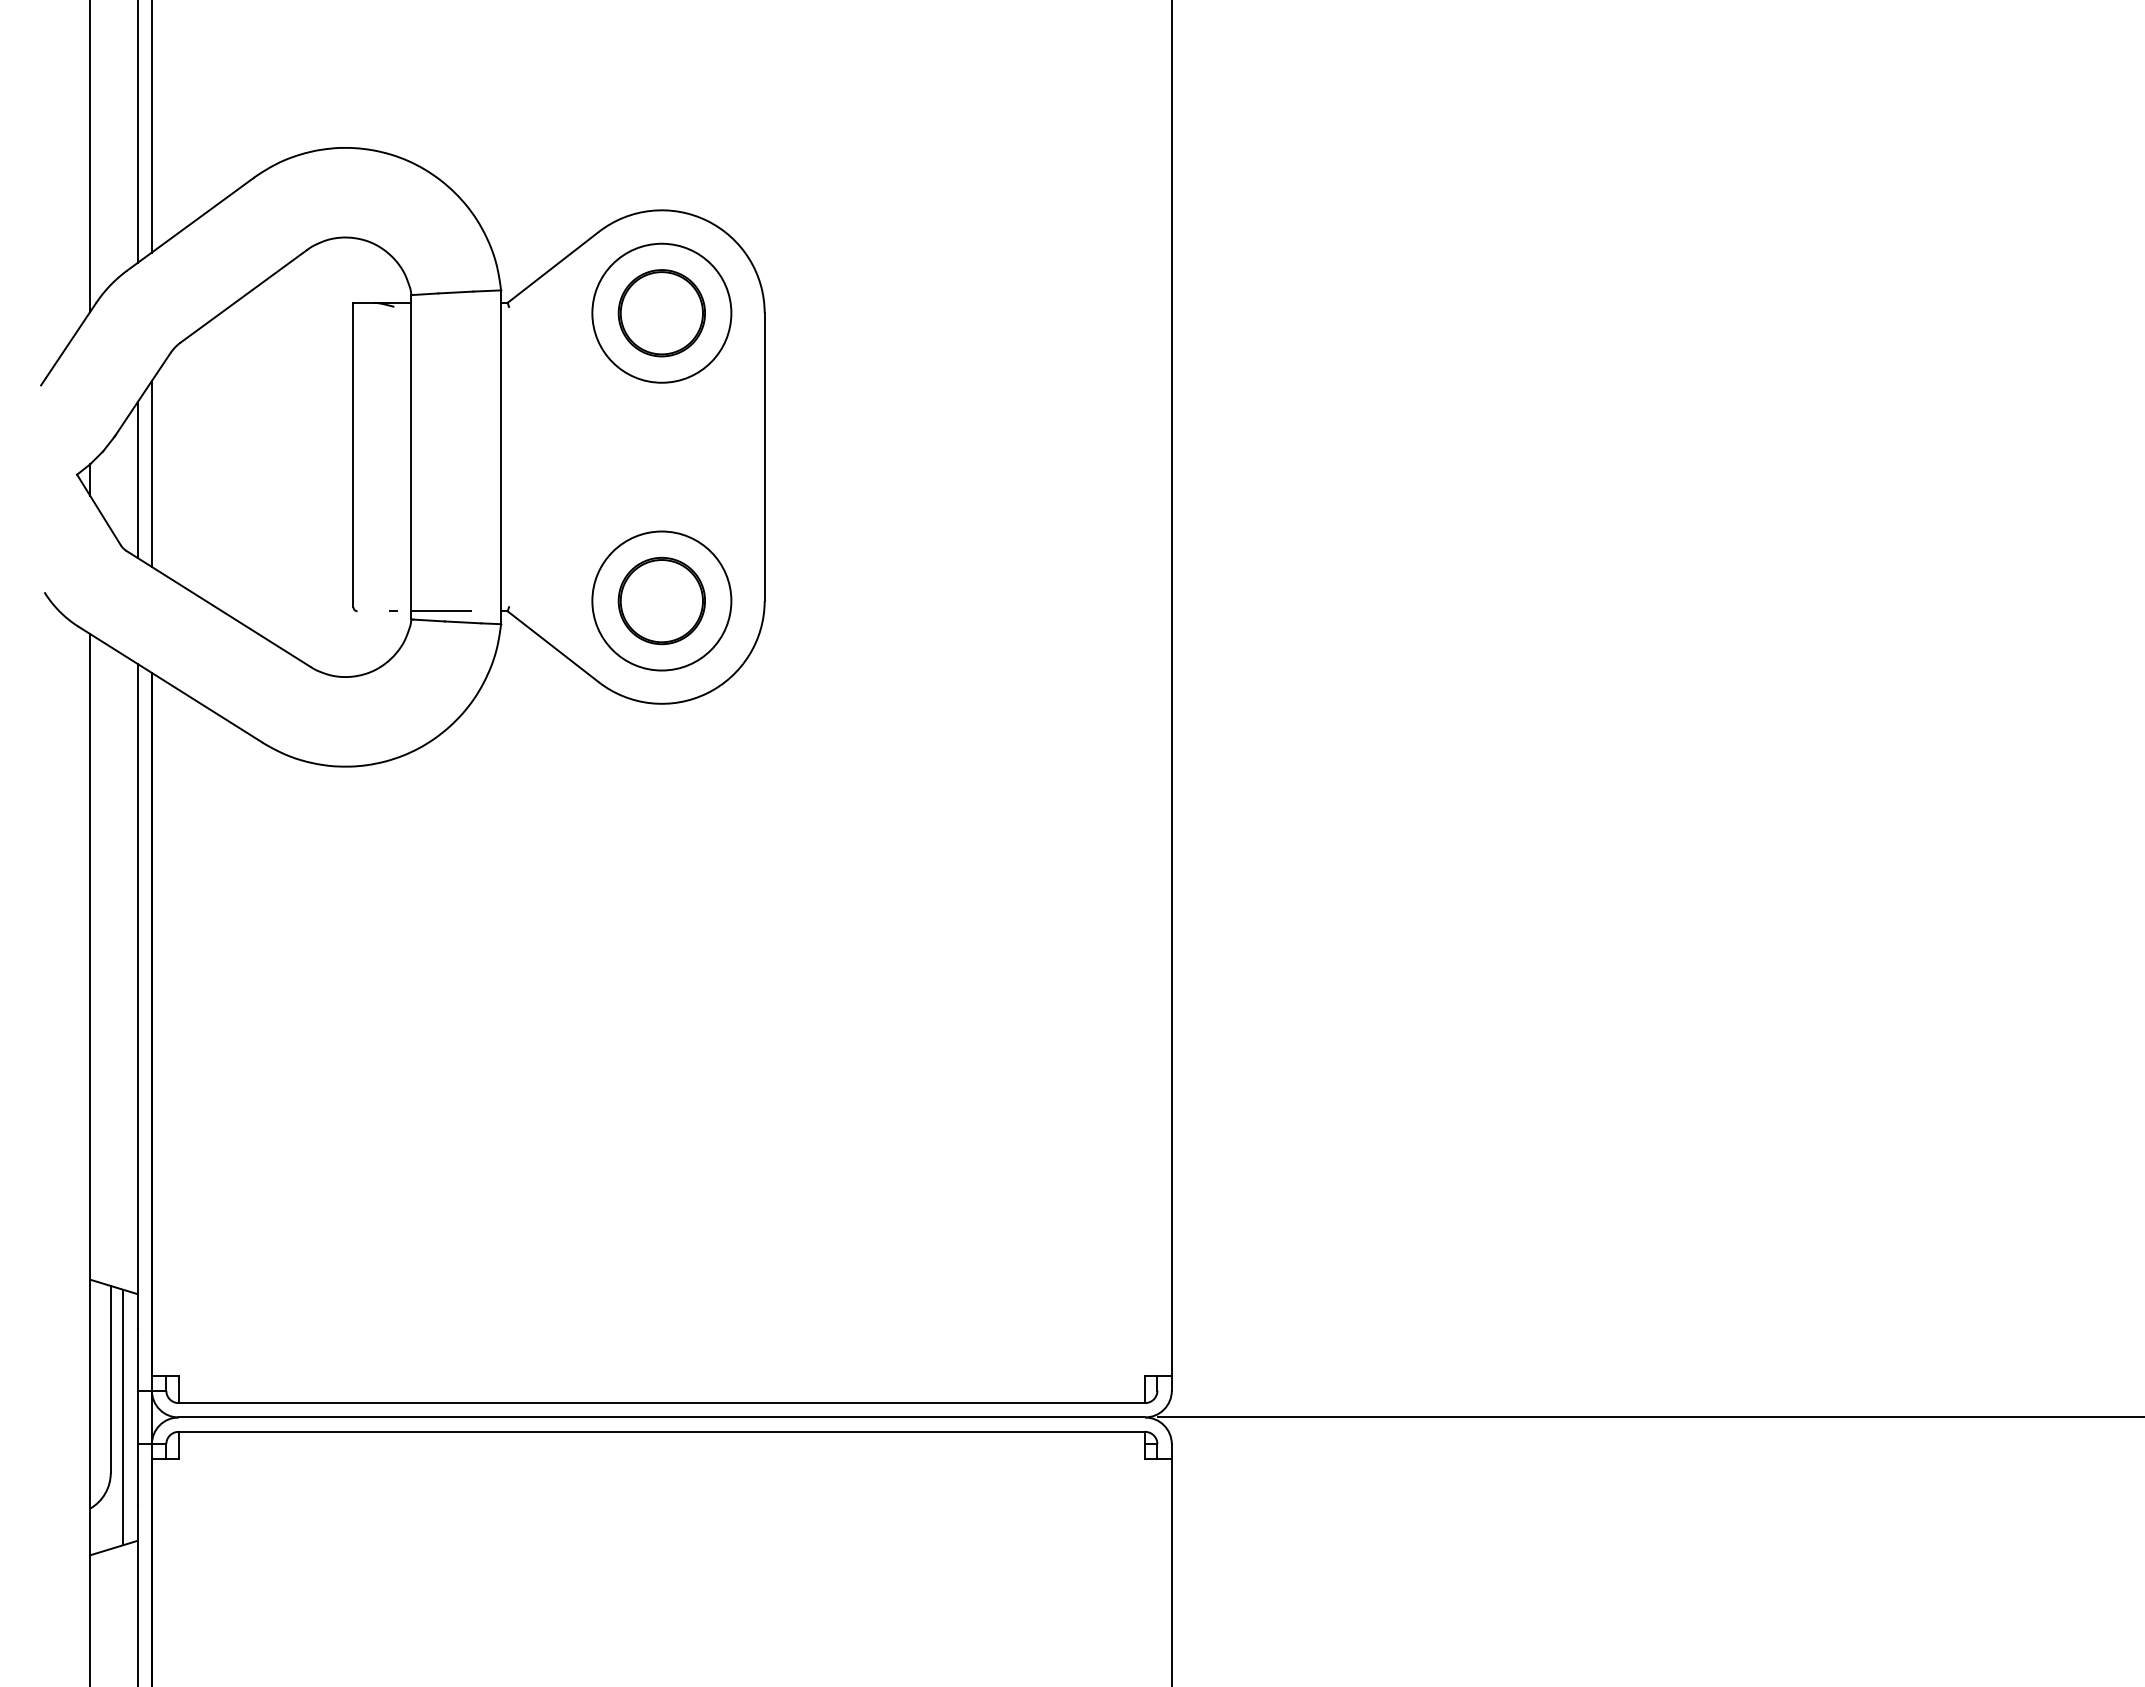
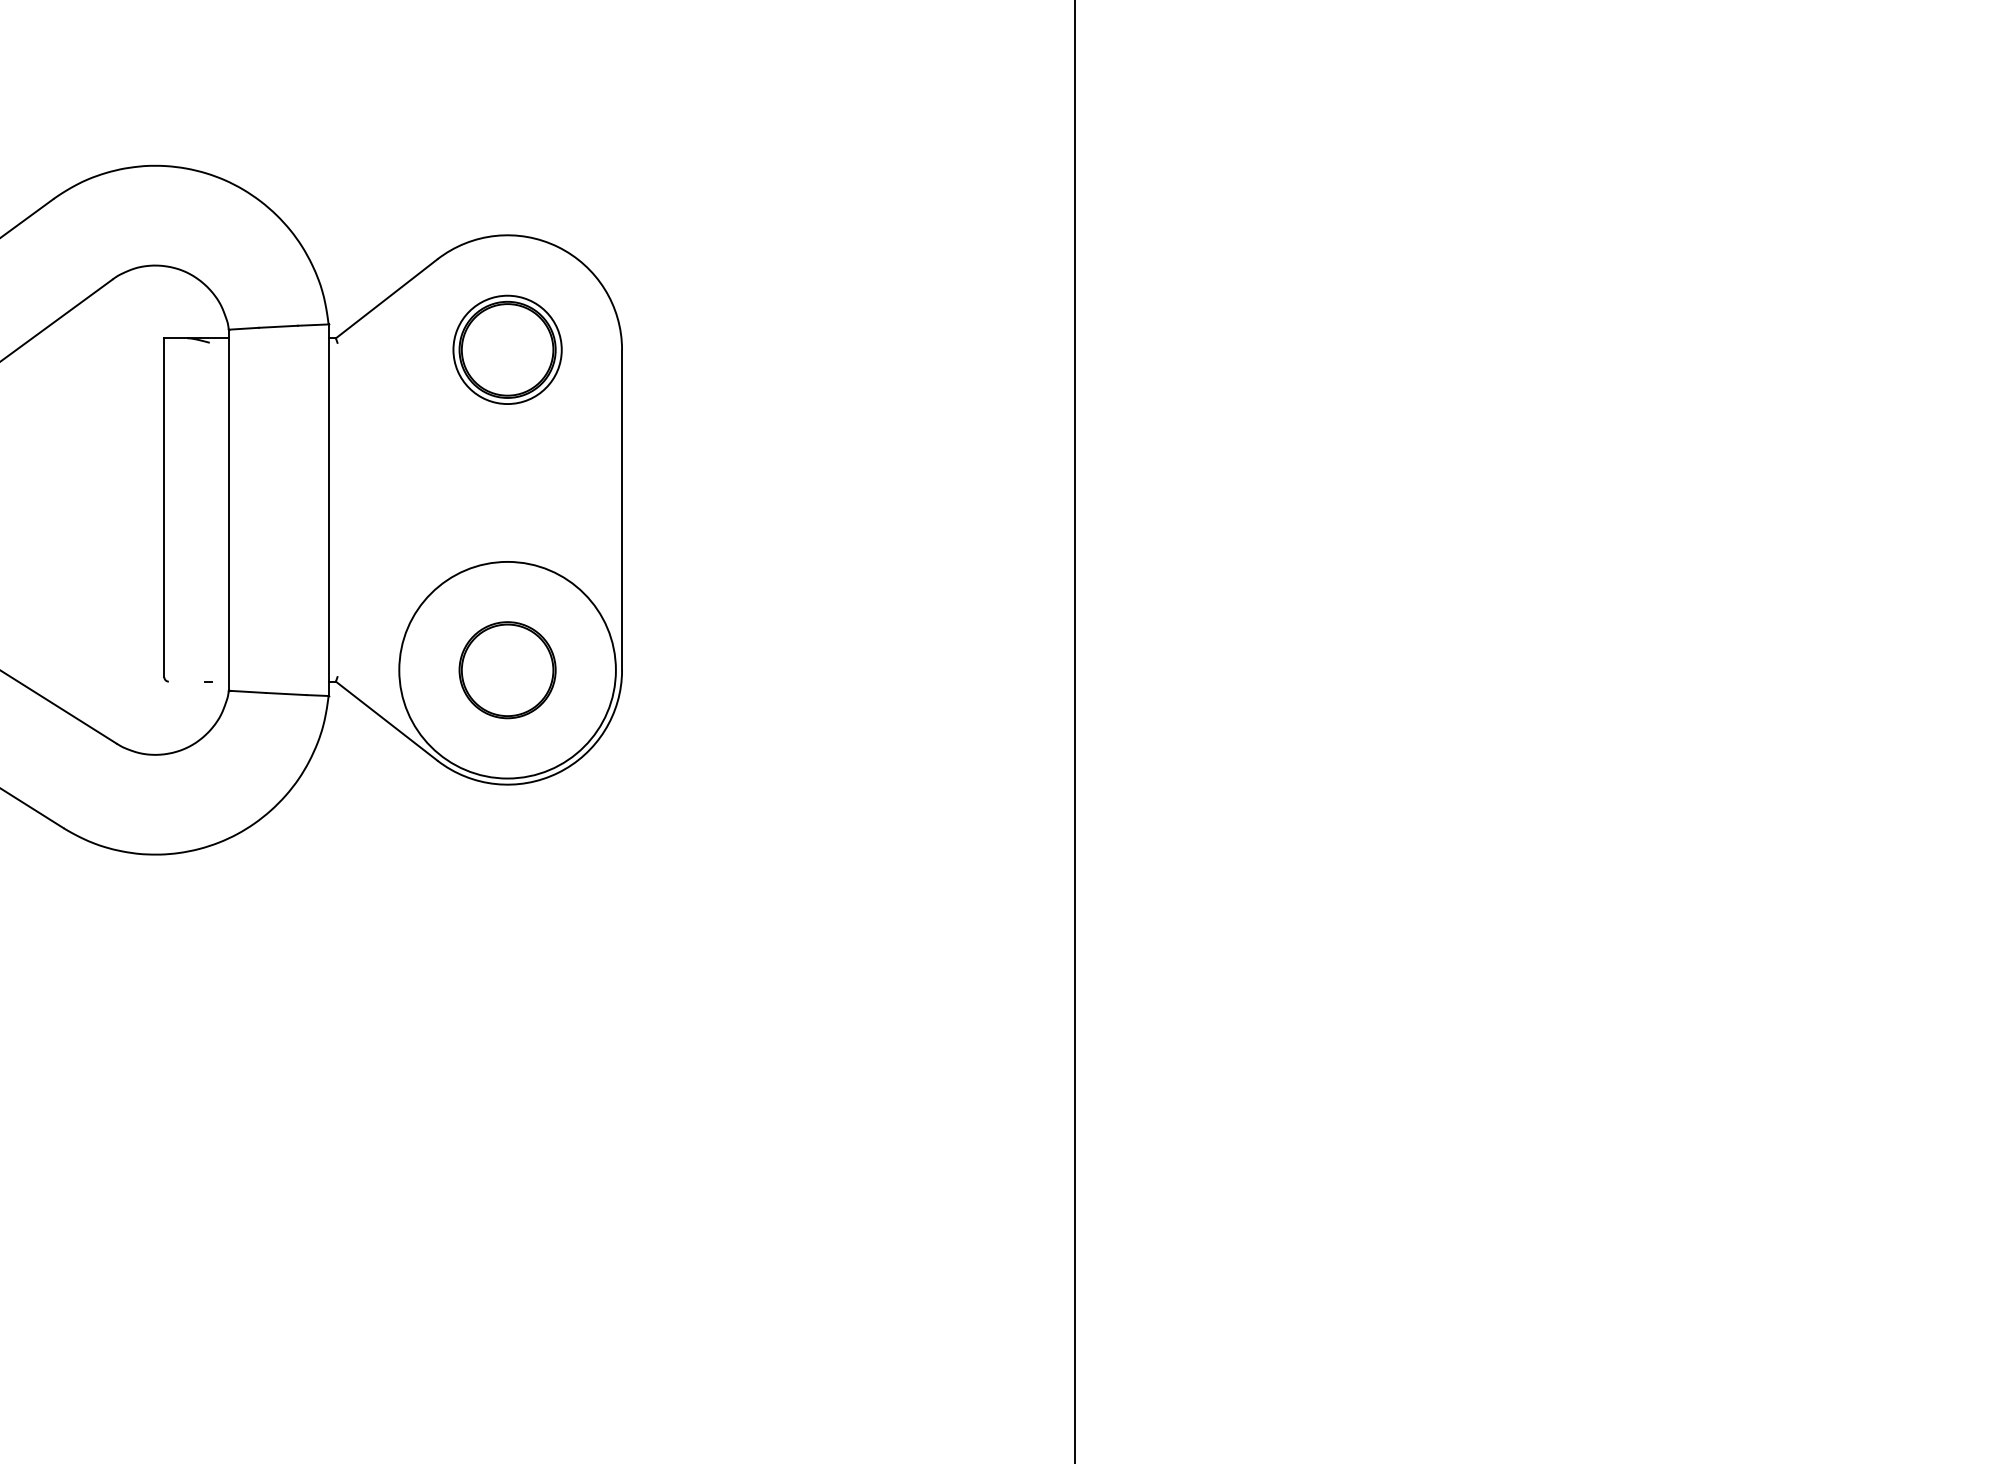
circle: (661, 312) -> (507, 349), size x0.7
circle: (661, 600) -> (507, 669), size x1.4
line: (442, 611) -> (263, 681), removed

